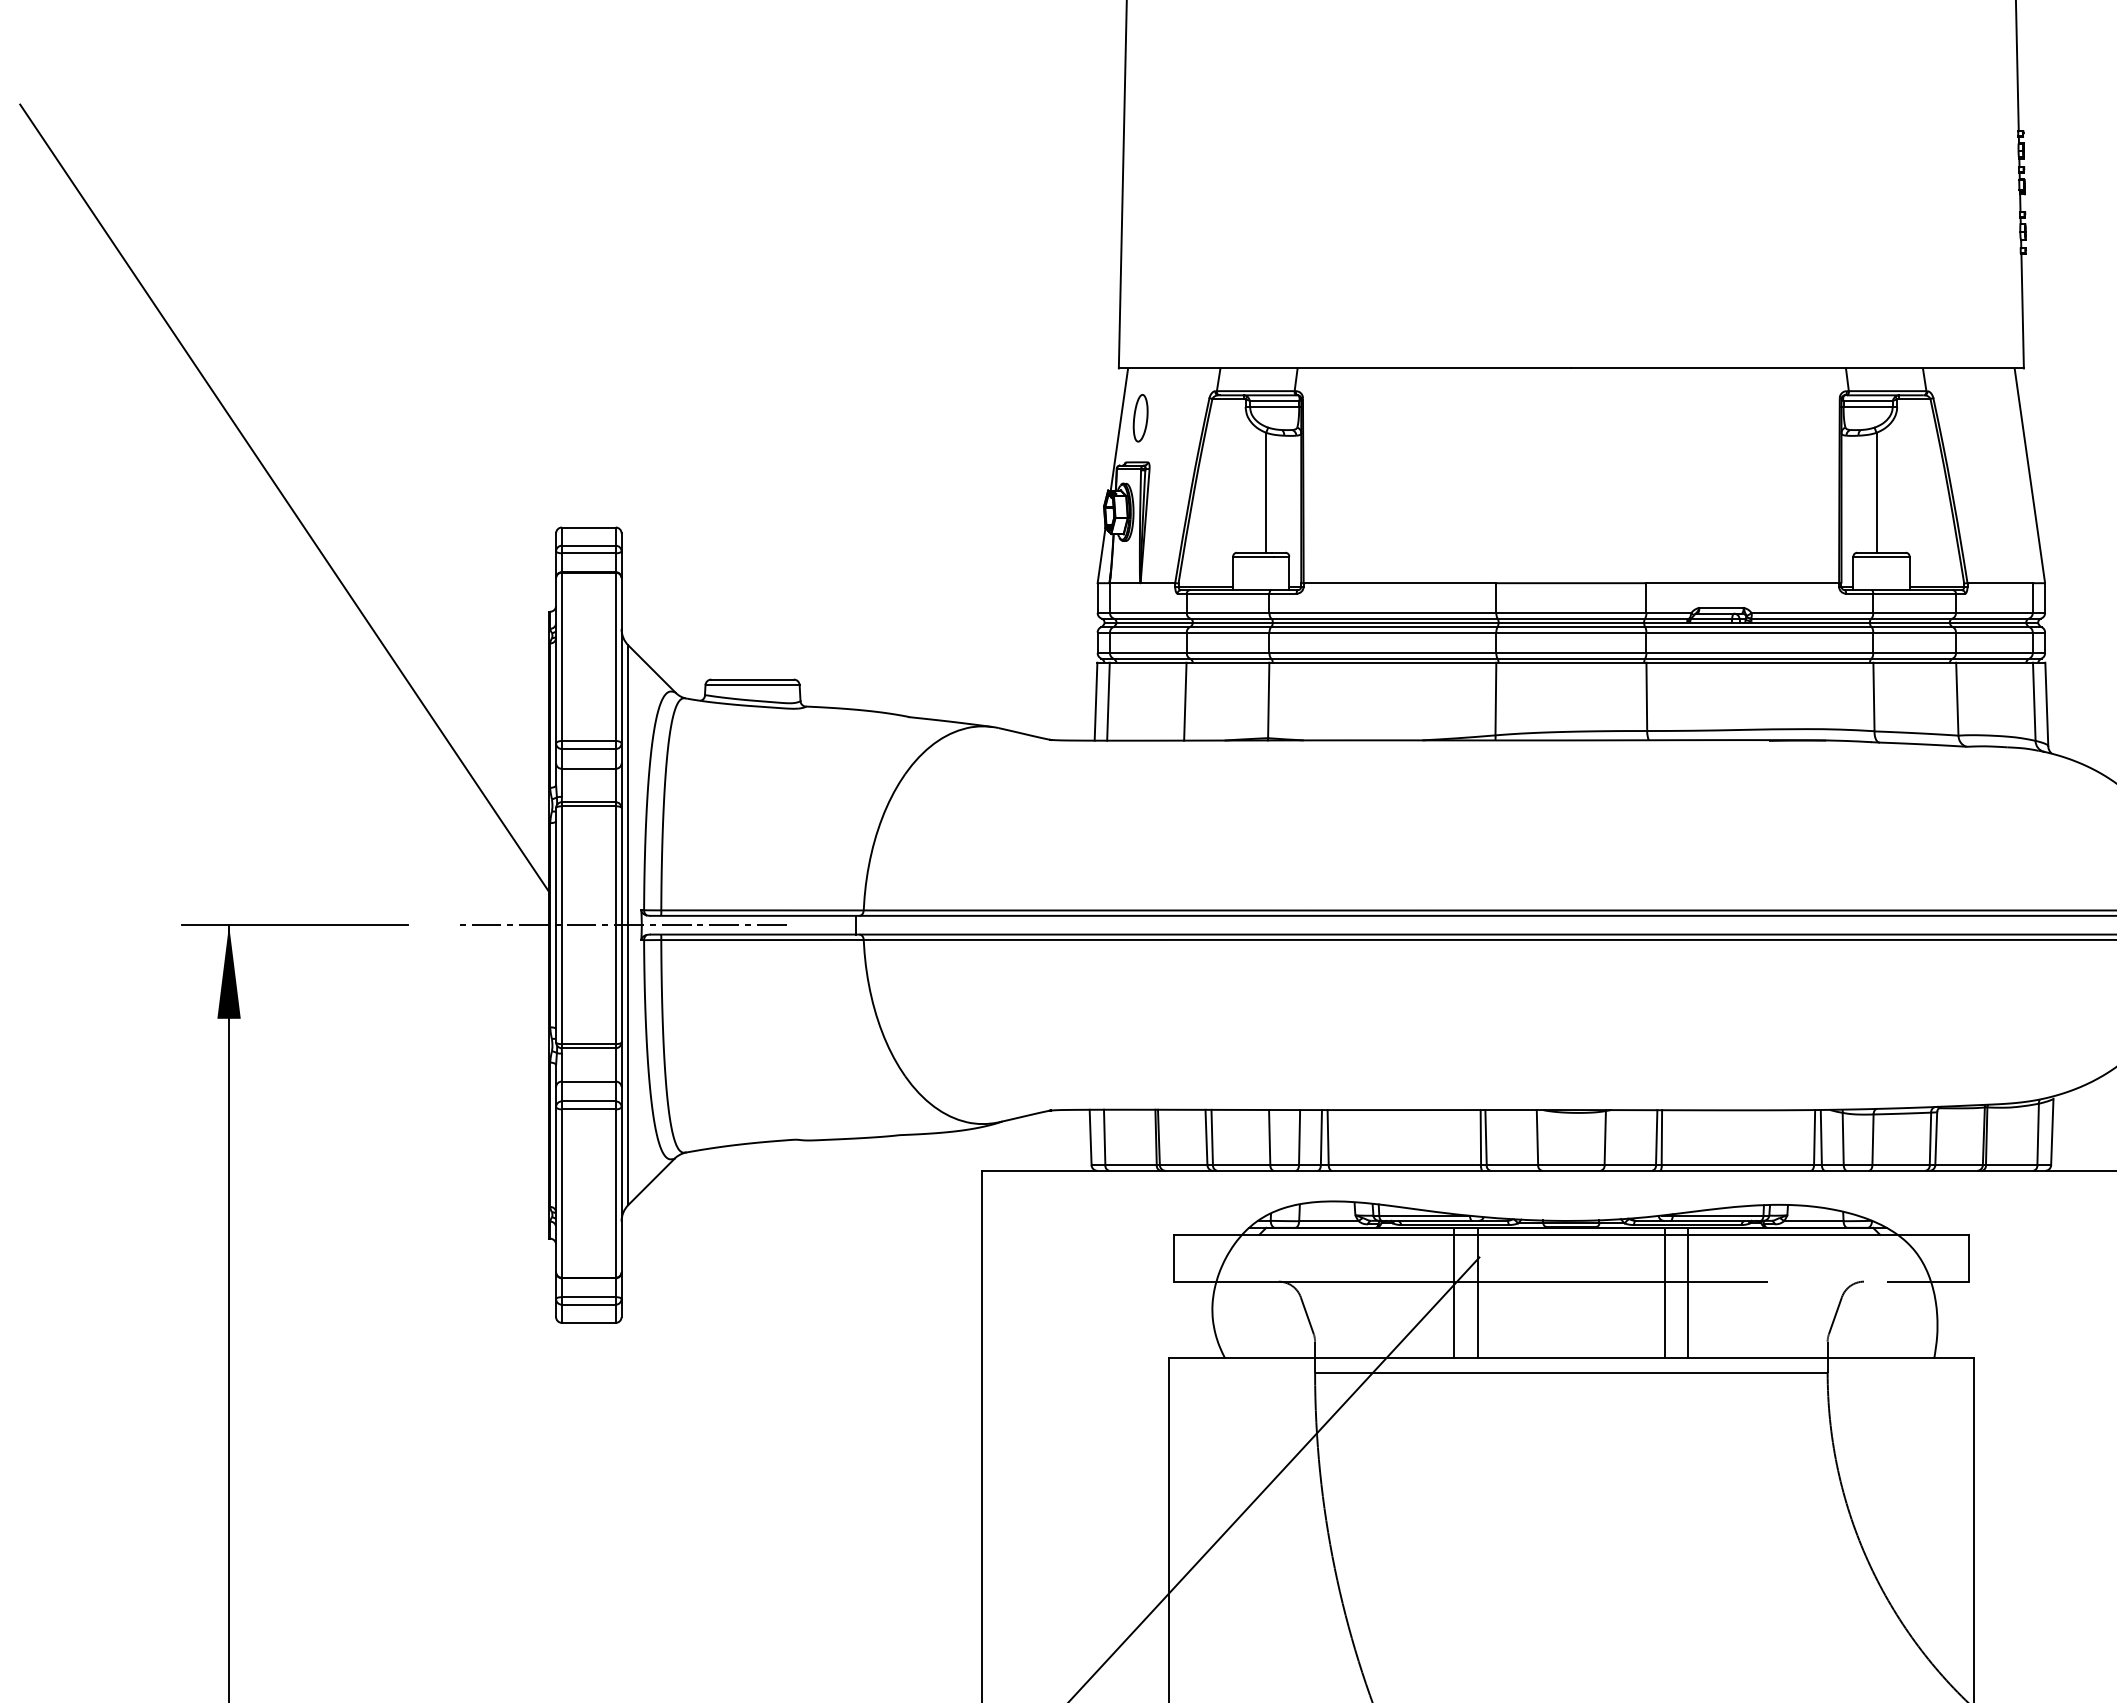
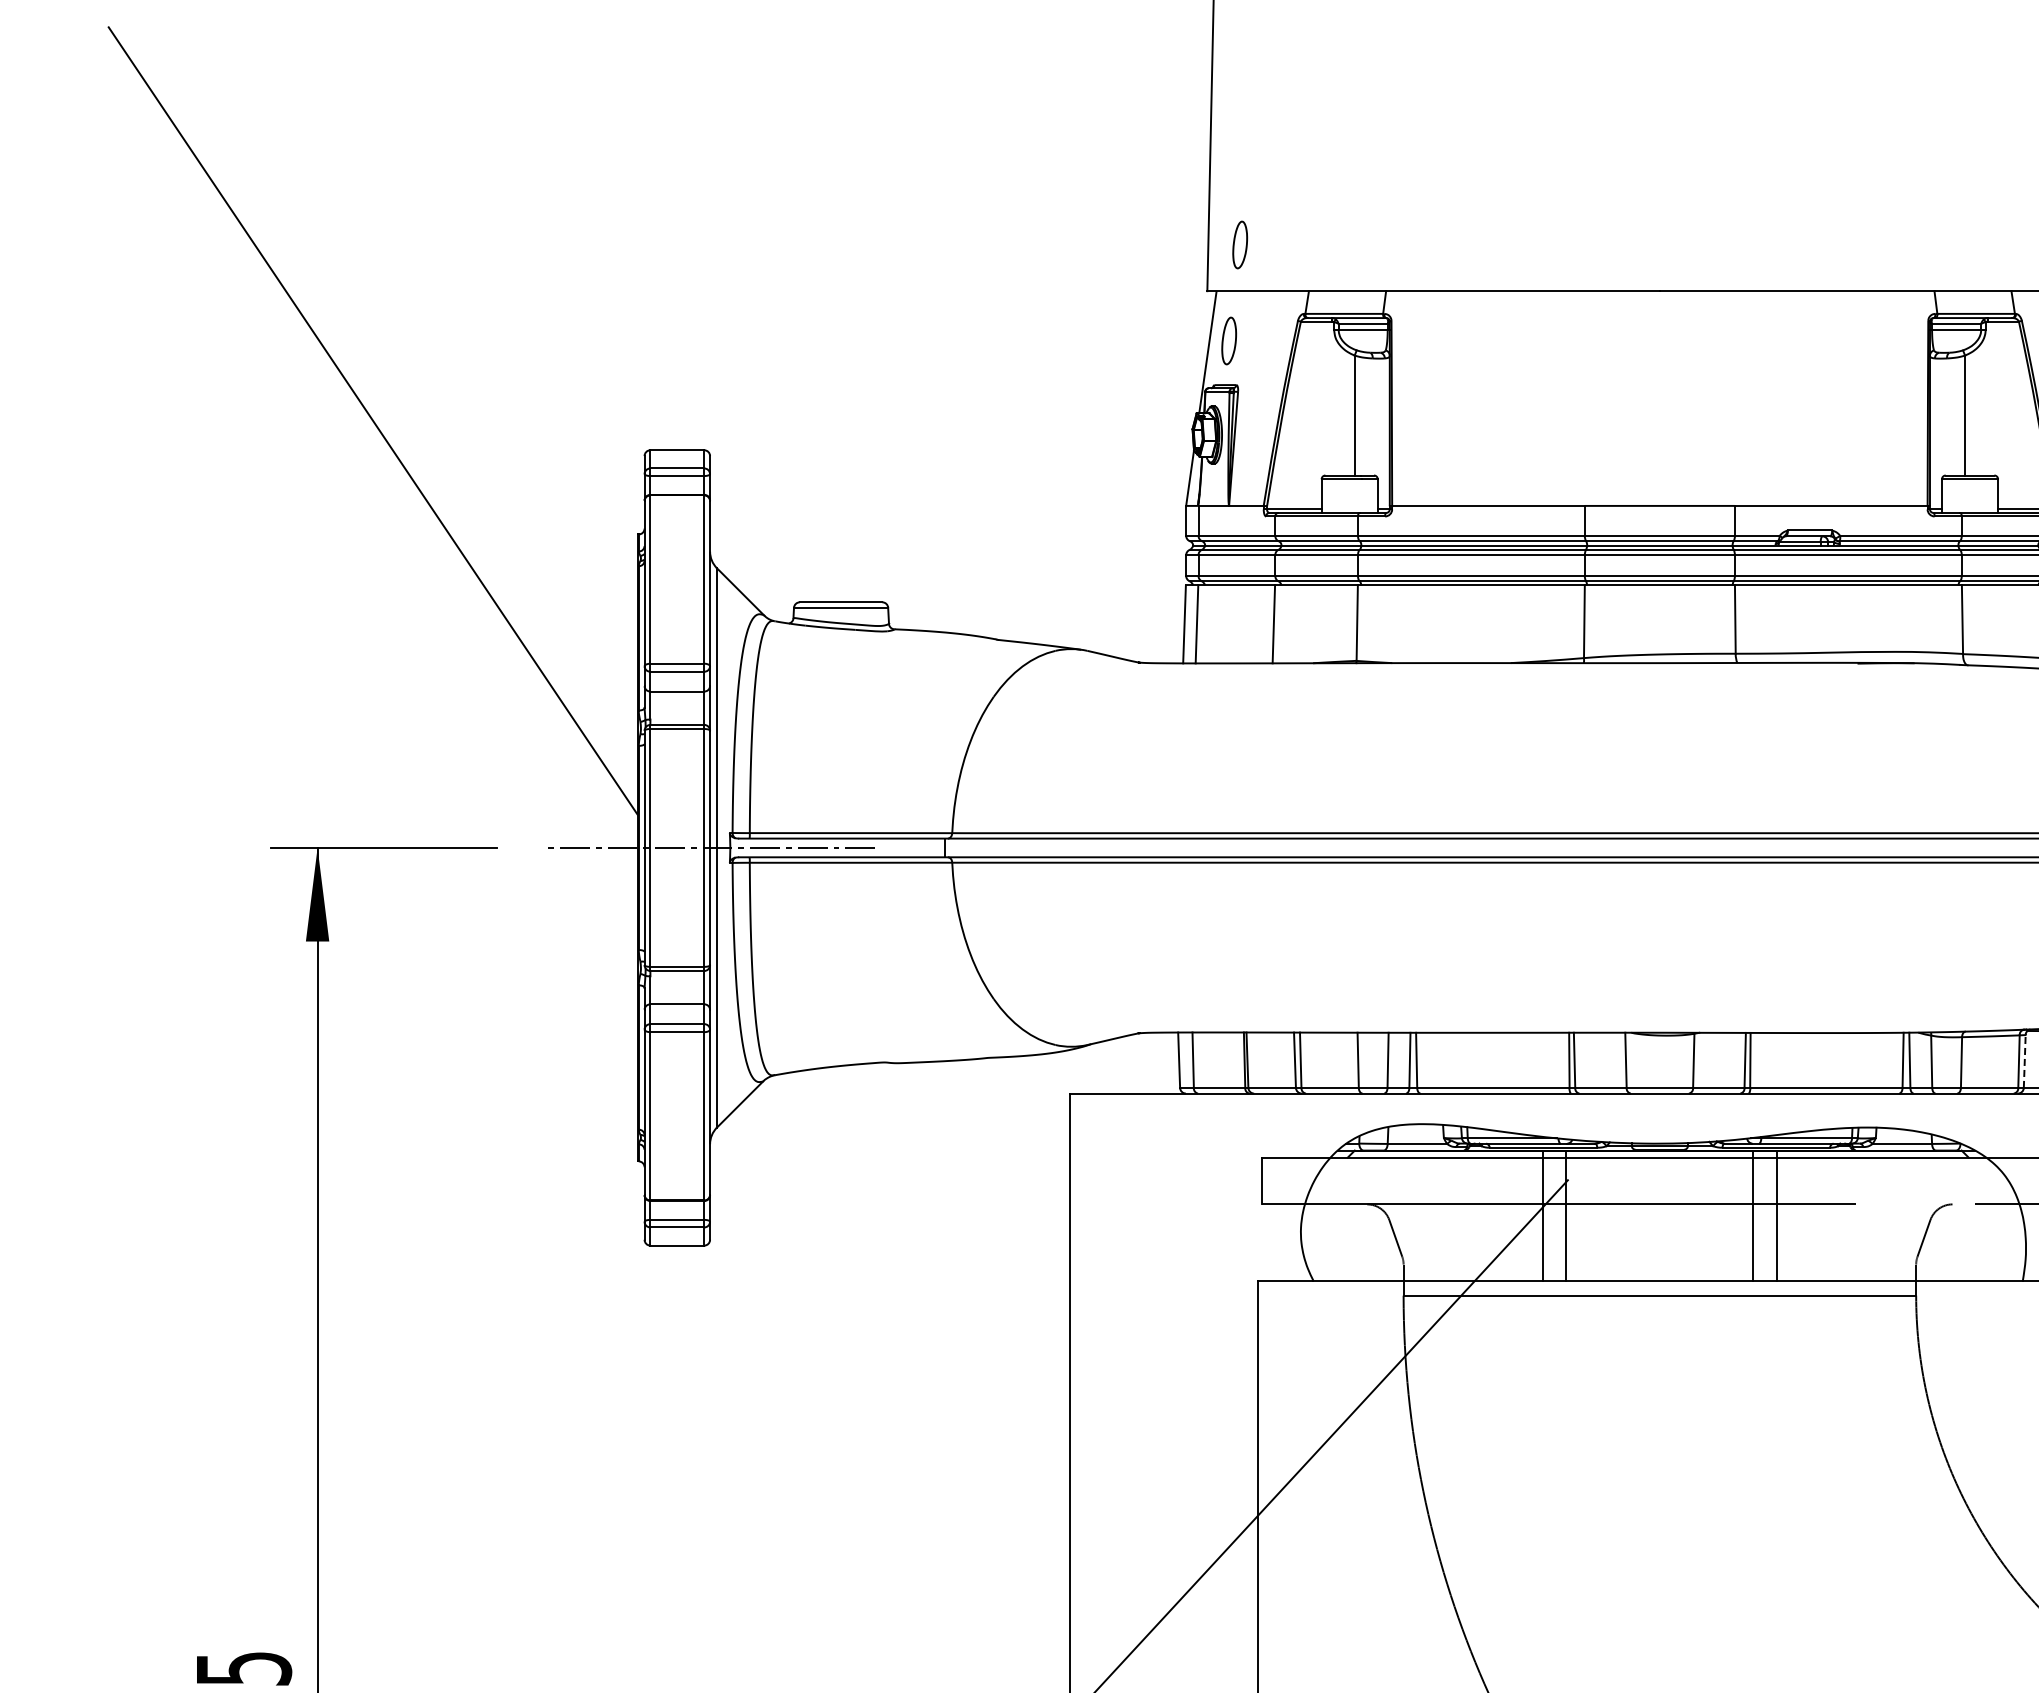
part: (1151, 322) -> (1240, 245), added
line: (1936, 1138) -> (2025, 1061), solid -> dashed

